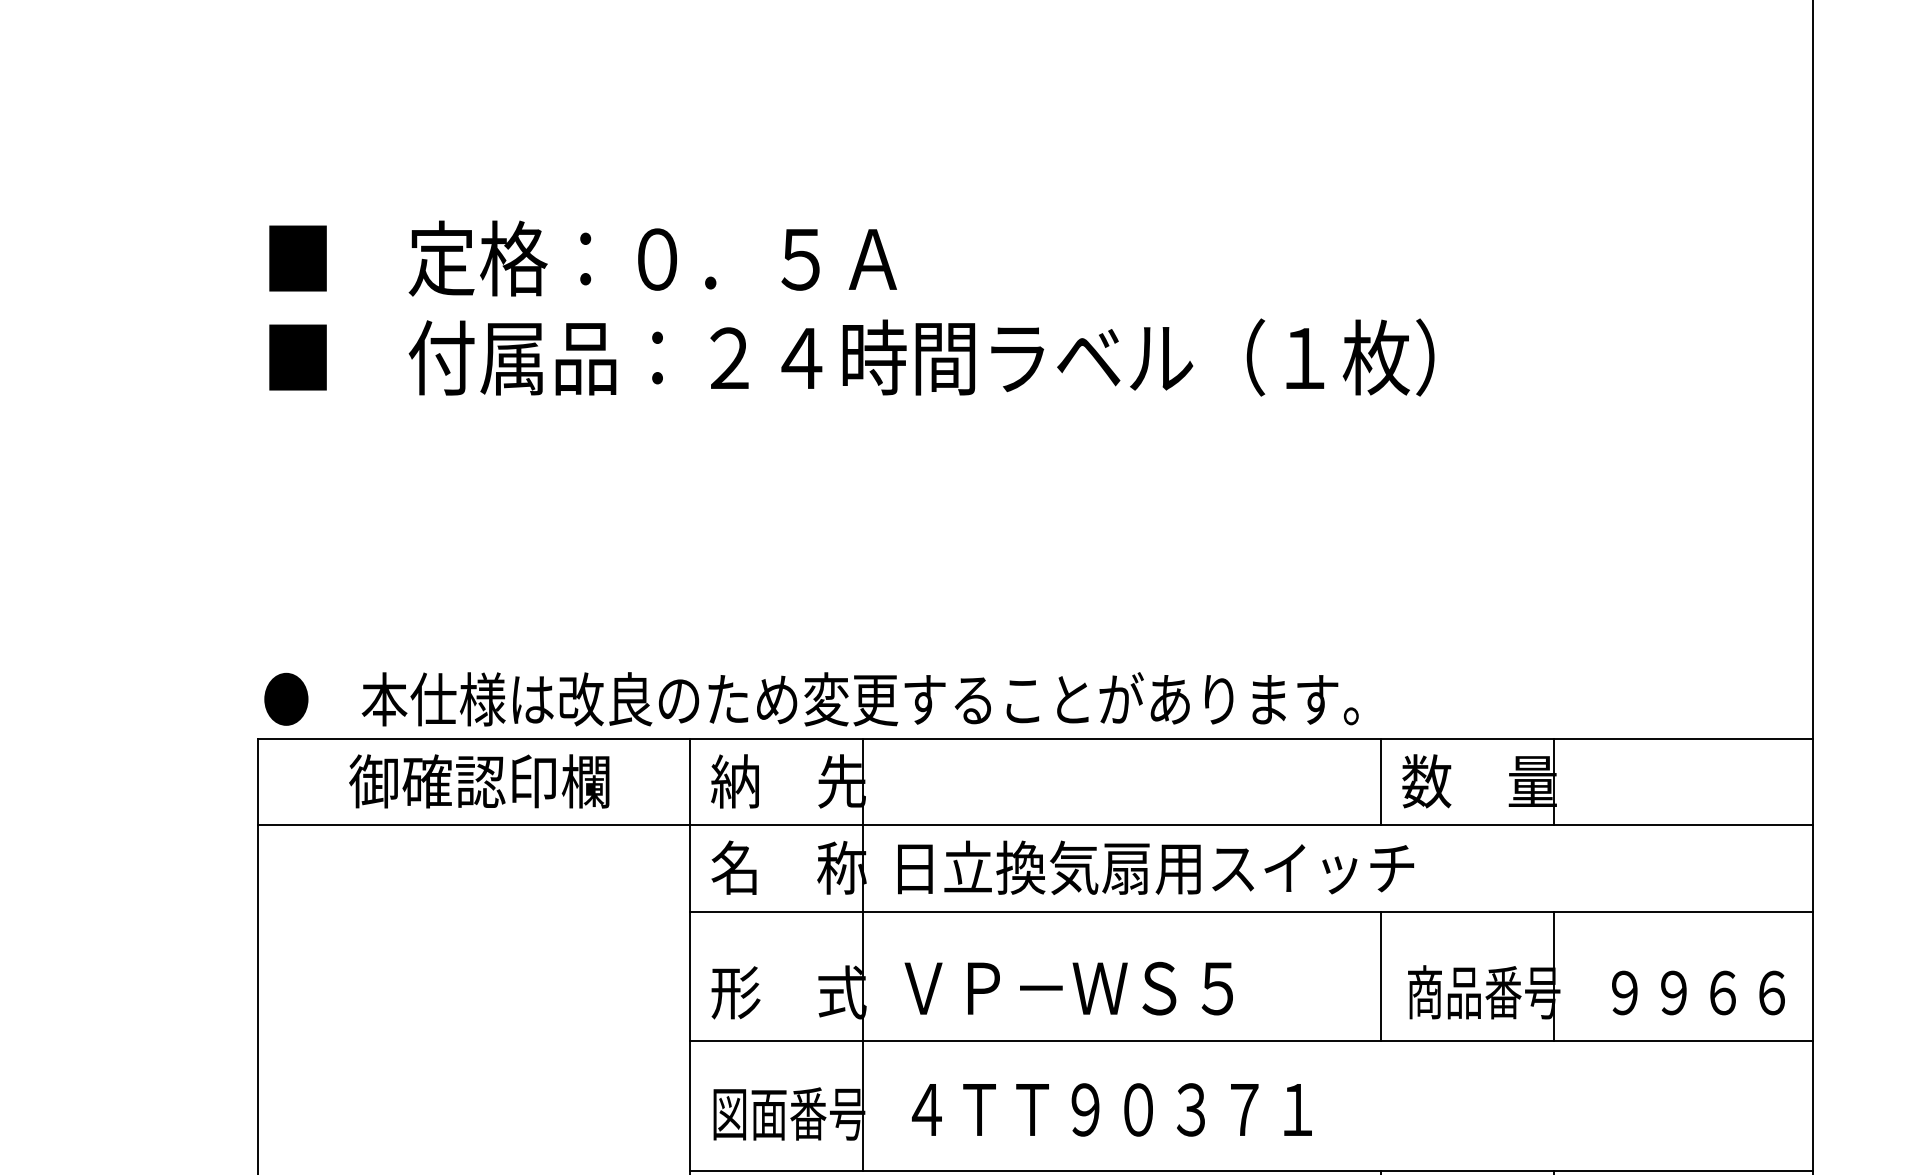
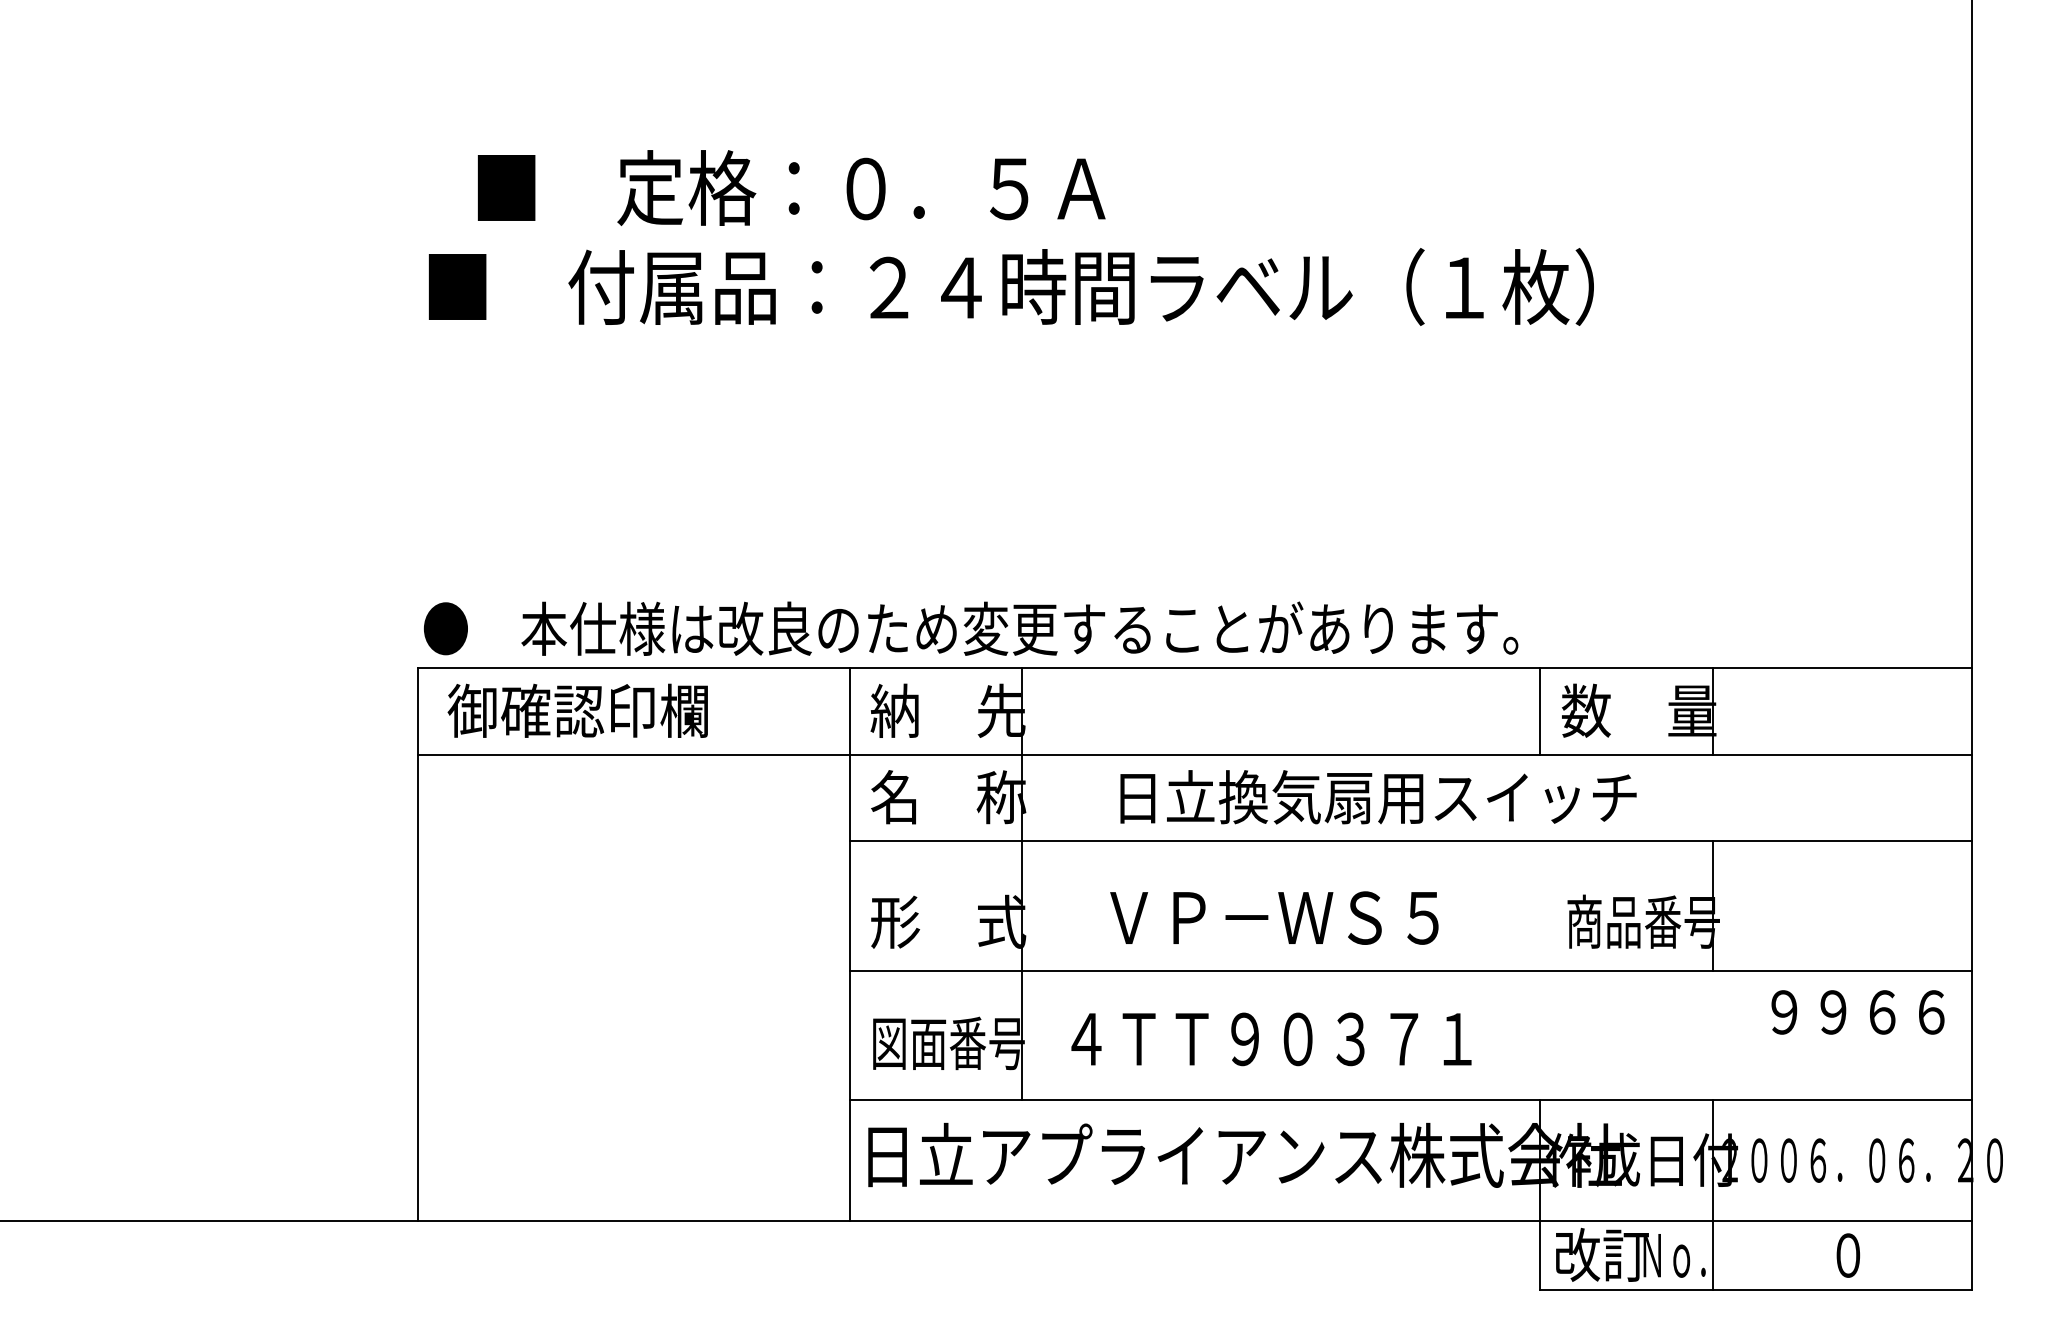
text: (582, 258) -> (791, 187), moved
text: (478, 781) -> (577, 710), moved
text: (1155, 868) -> (1378, 797), moved
line: (1380, 976) -> (1540, 905), removed
text: (1068, 988) -> (1274, 917), moved
text: (1697, 993) -> (1857, 1012), moved

